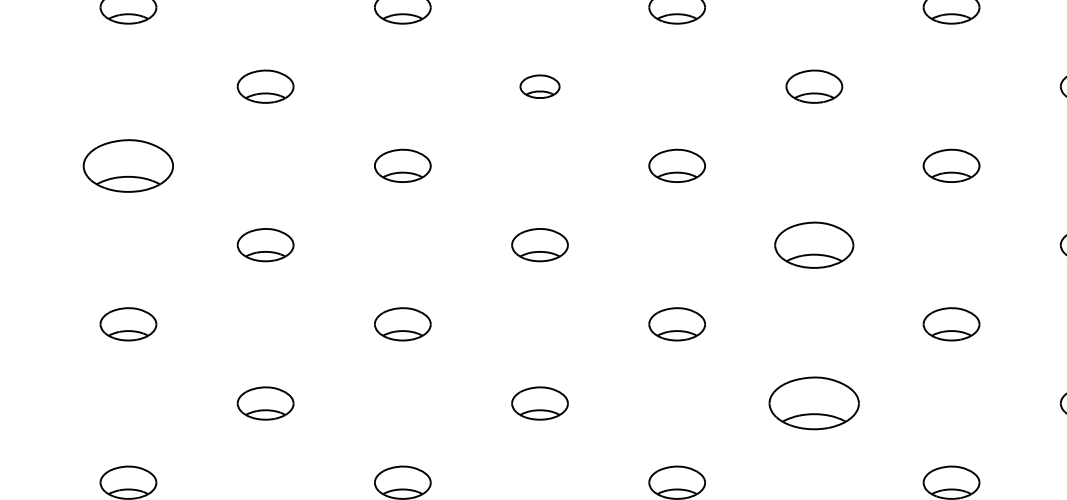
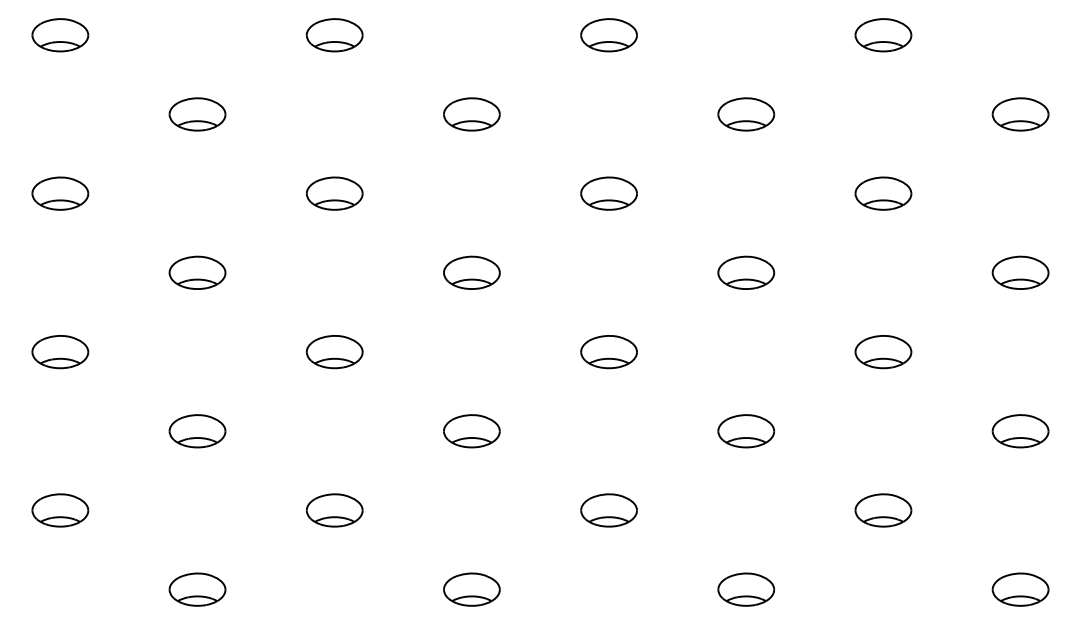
part: (539, 86) -> (471, 114), size x1.43
part: (128, 165) -> (60, 193), size x0.62
part: (814, 244) -> (746, 272), size x0.71
part: (814, 403) -> (746, 431), size x0.62

